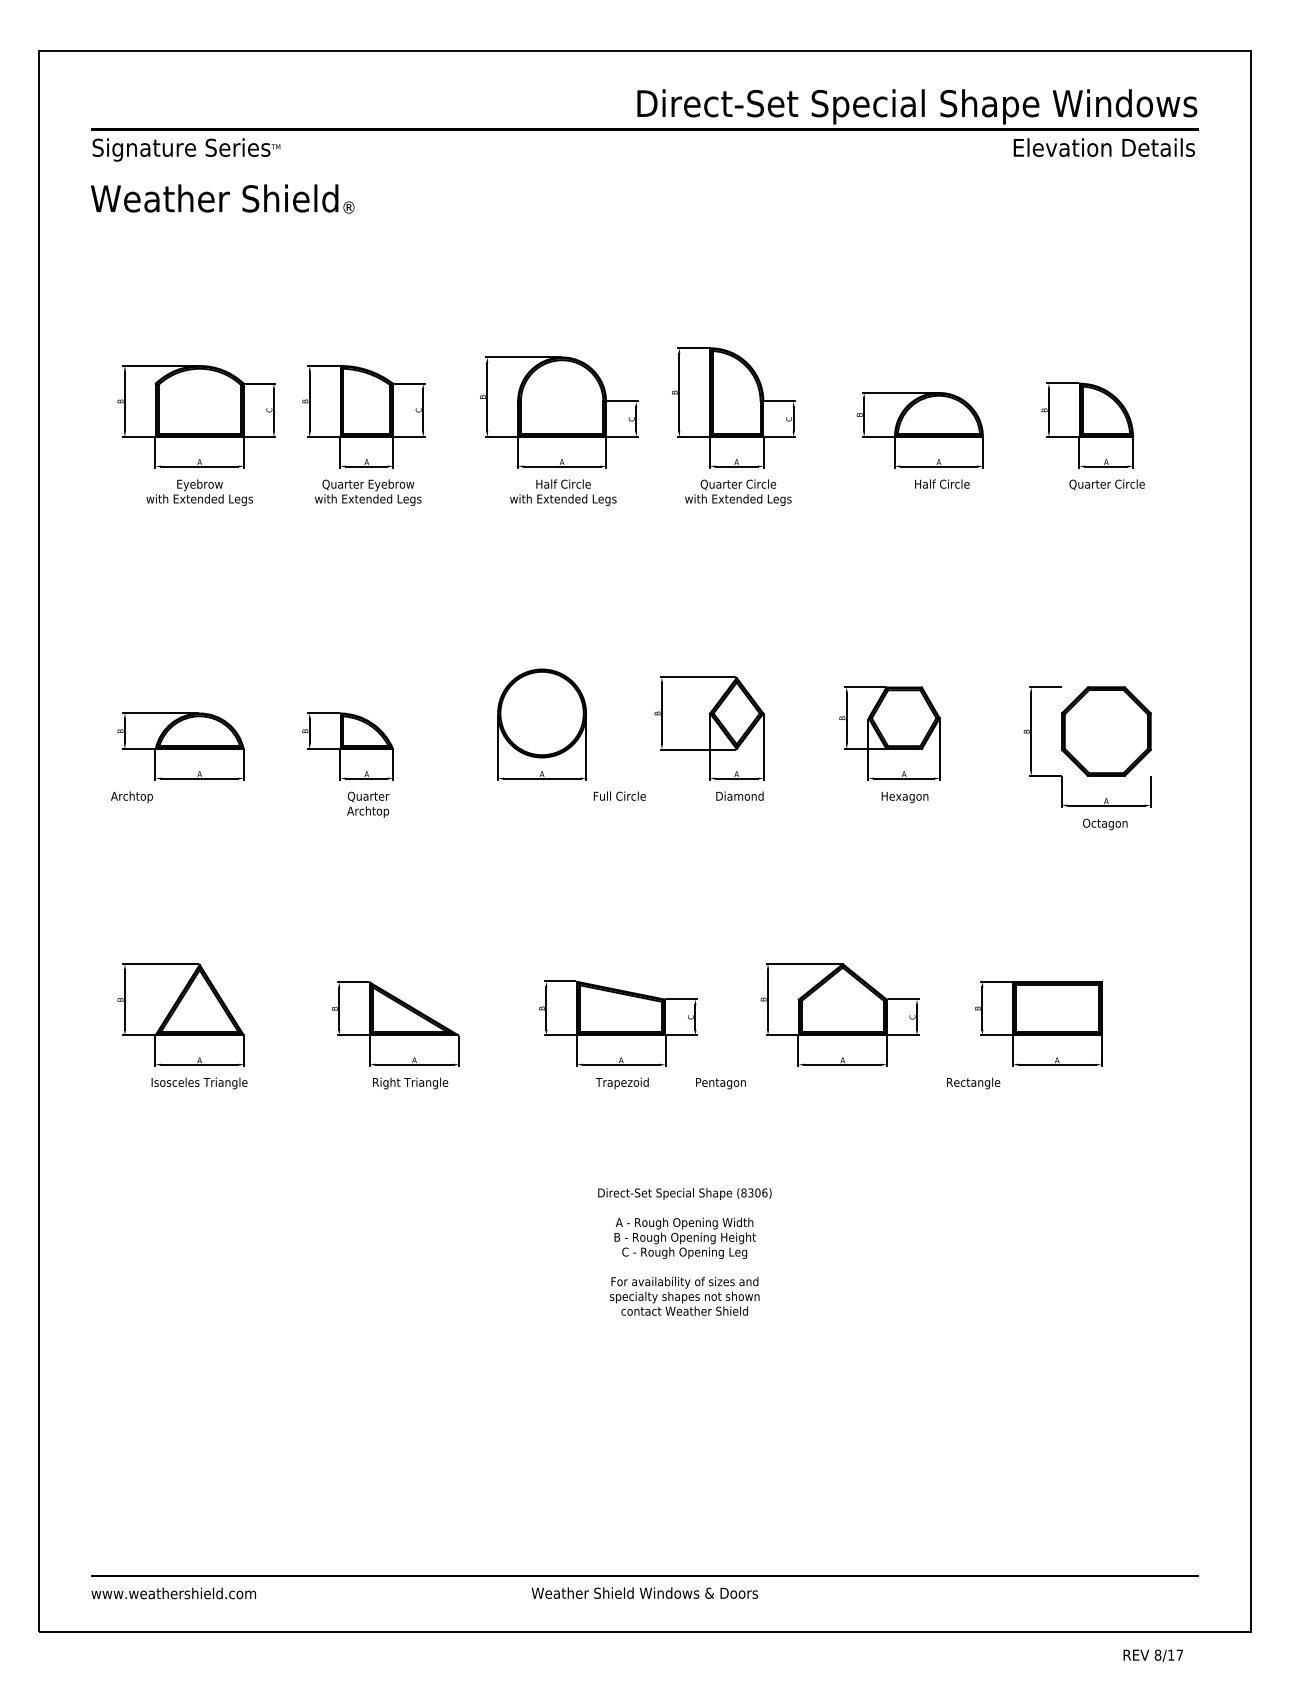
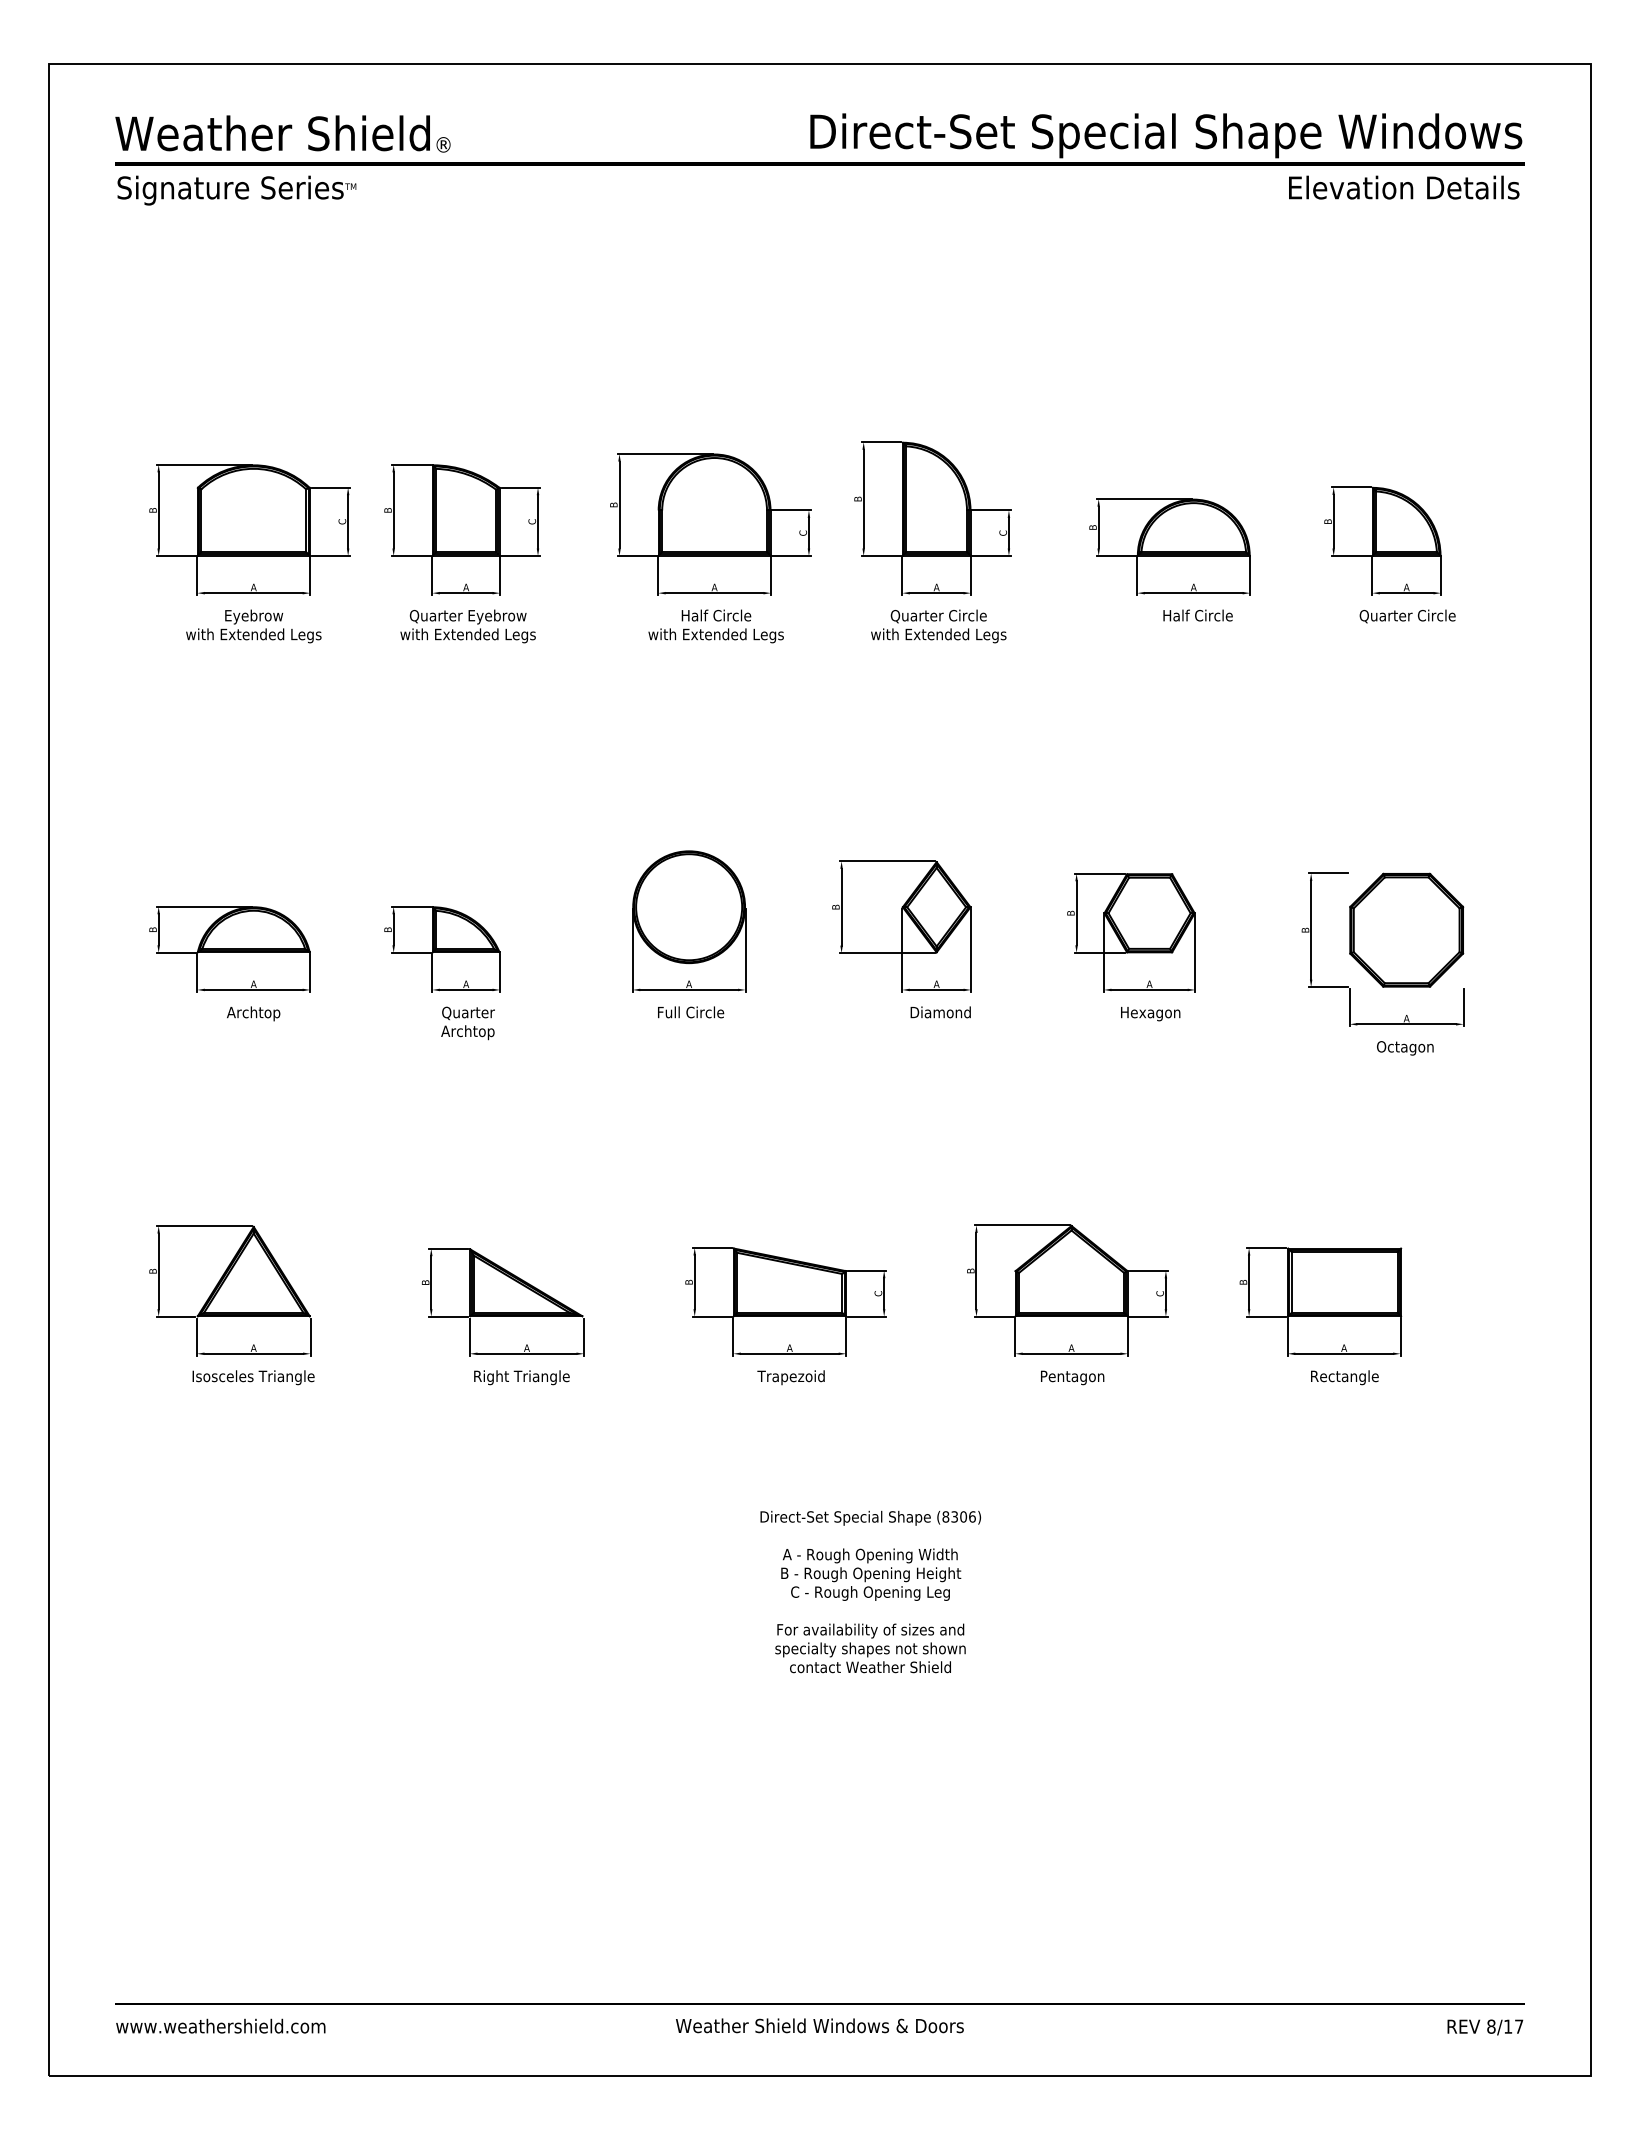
text: (222, 198) -> (282, 133), moved
text: (620, 796) -> (691, 1012), moved
text: (131, 797) -> (253, 1013), moved
text: (720, 1083) -> (1072, 1377), moved
text: (973, 1083) -> (1344, 1377), moved
text: (1153, 1655) -> (1485, 2027), moved

